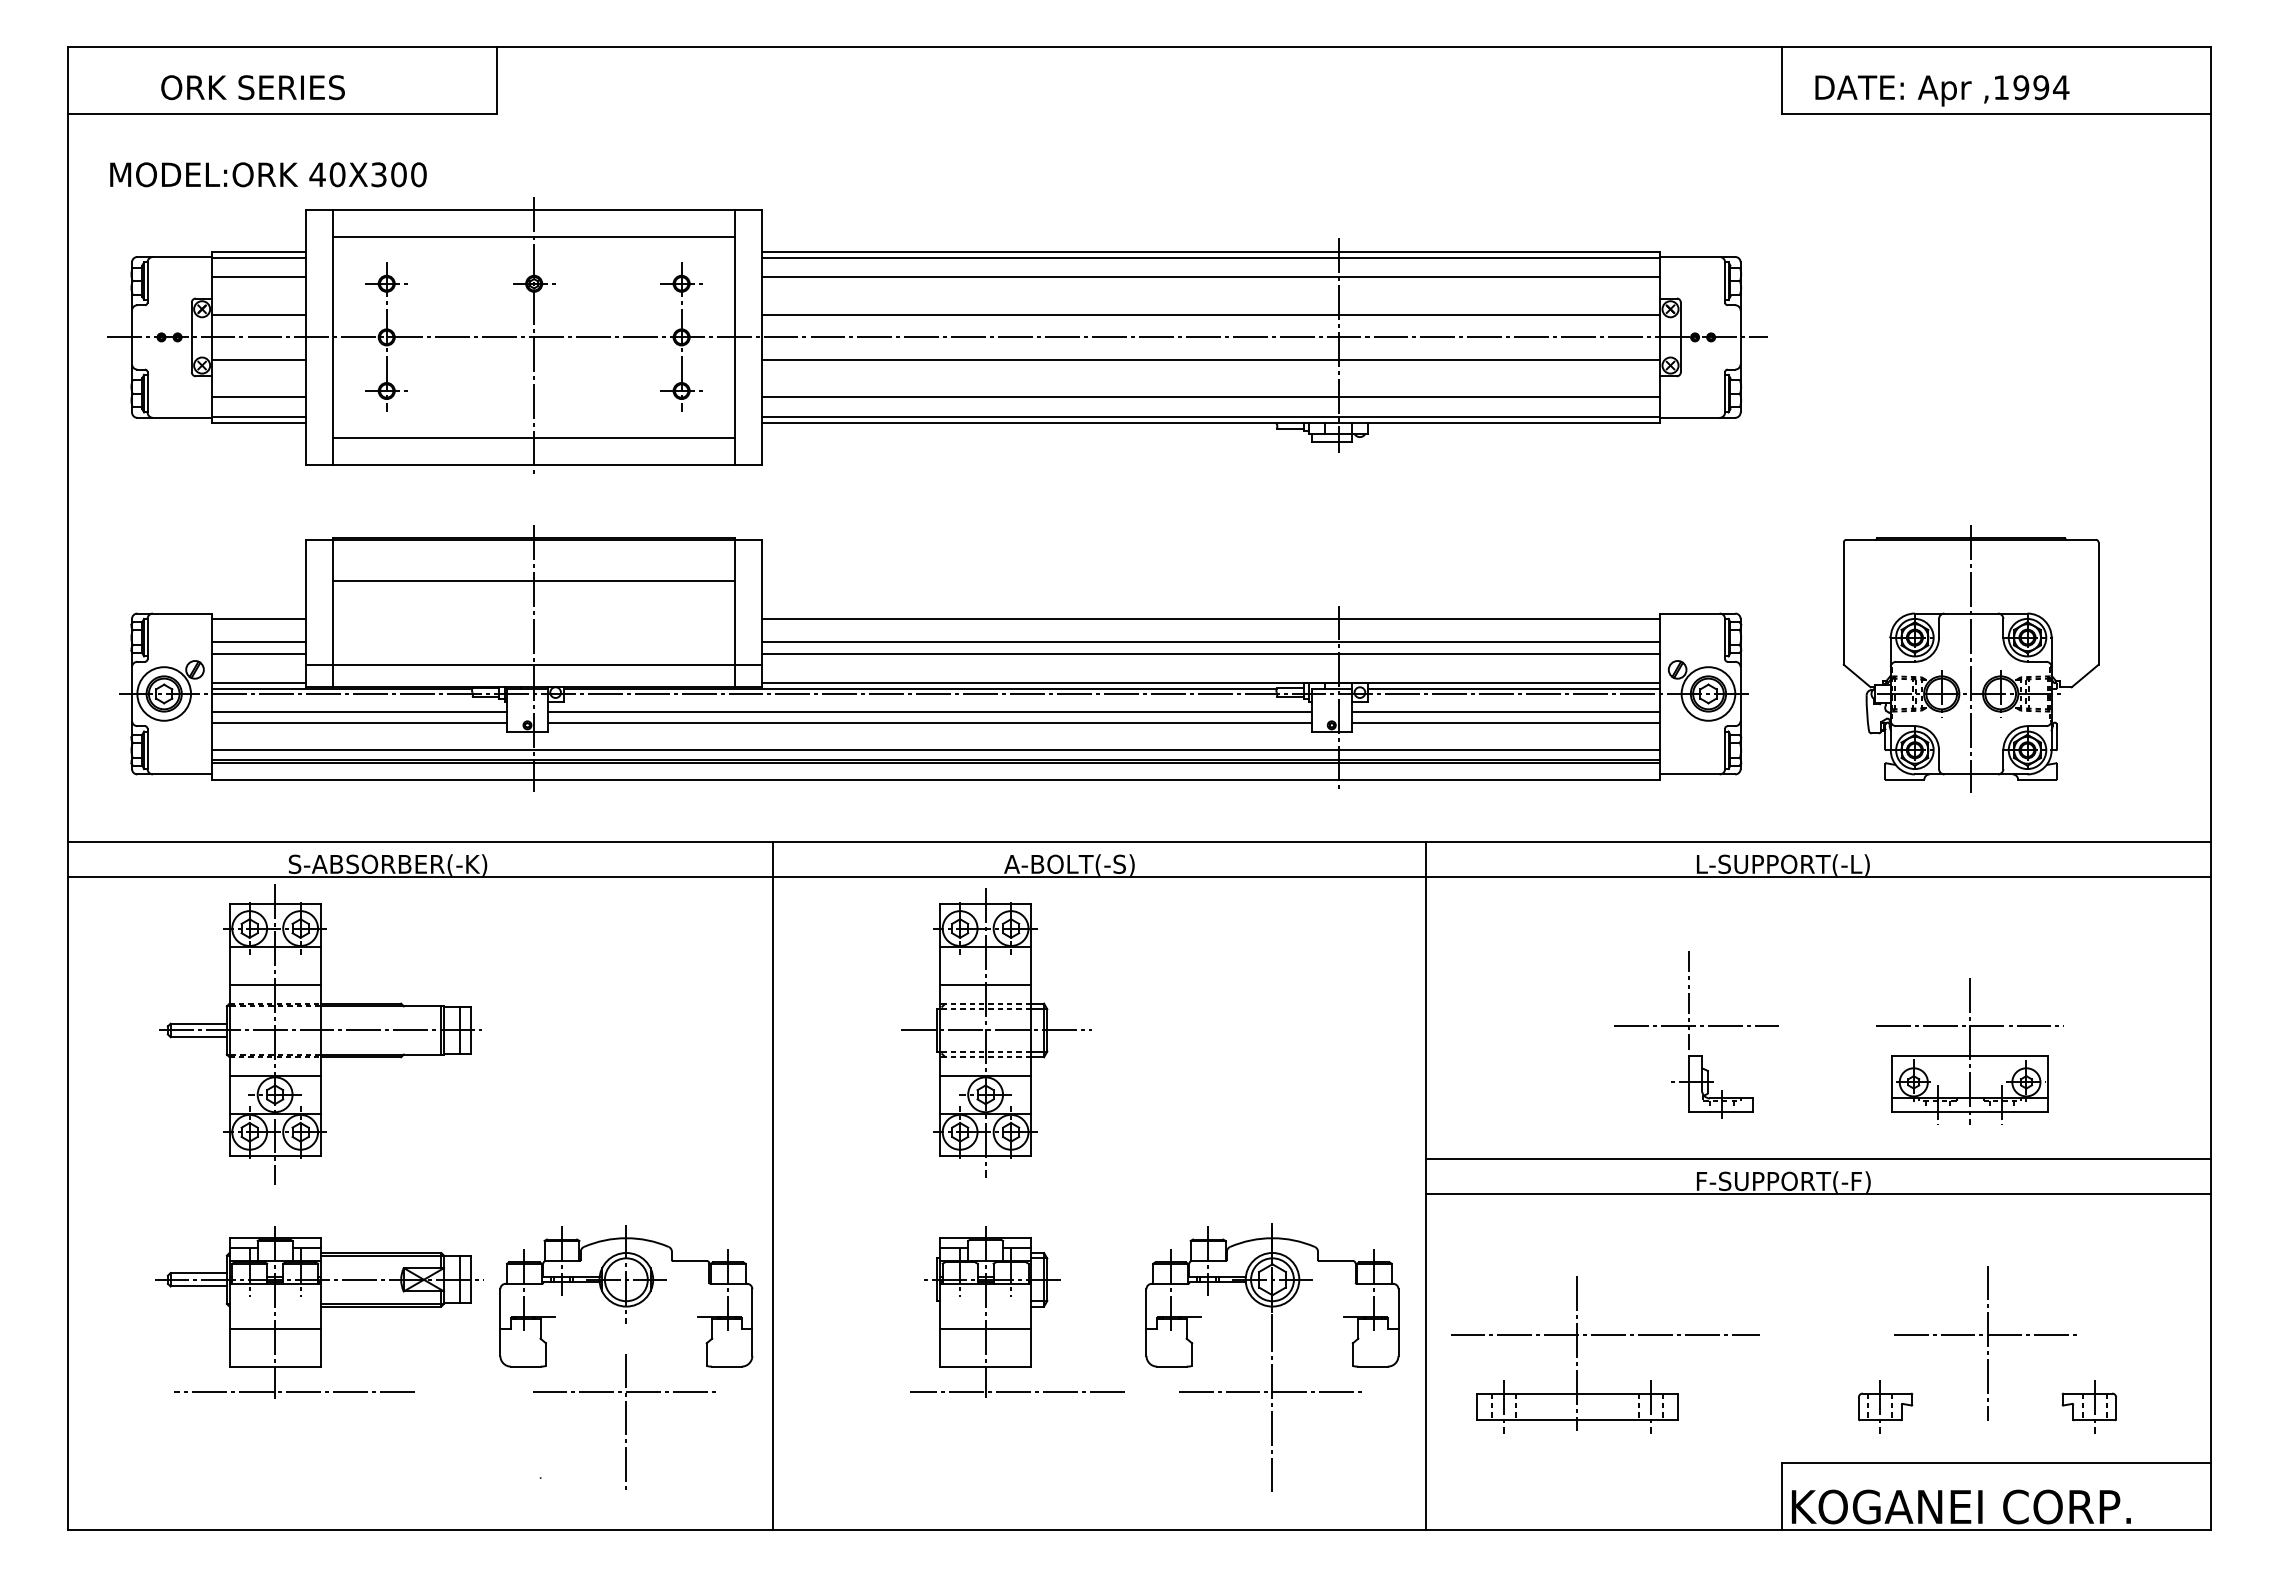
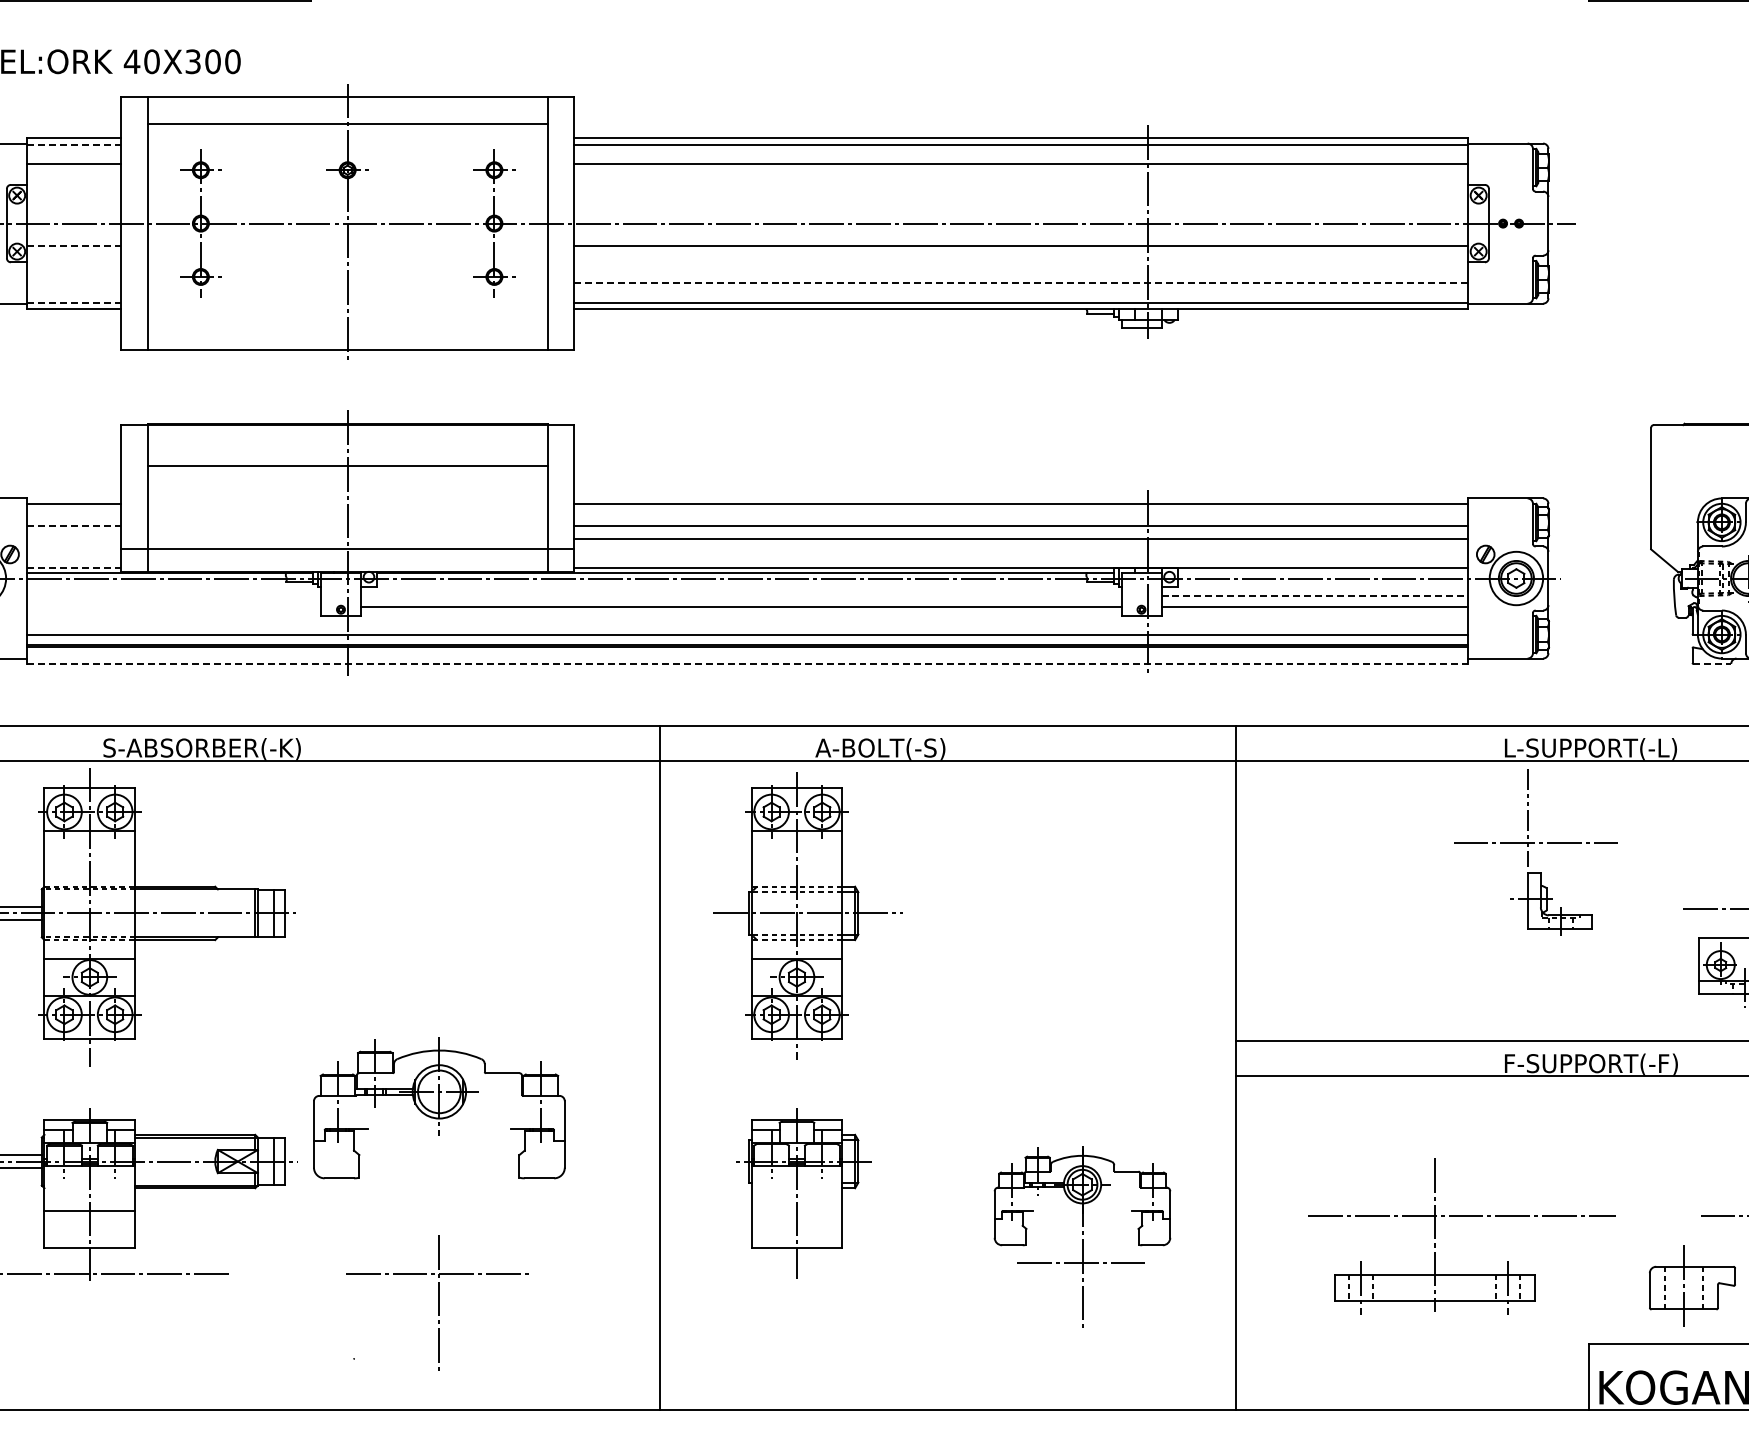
line: (259, 258) -> (74, 145), solid -> dashed
line: (259, 314) -> (74, 200), removed
line: (1211, 314) -> (1021, 200), removed
line: (259, 360) -> (74, 246), solid -> dashed
line: (259, 397) -> (74, 283), removed
line: (1211, 397) -> (1021, 283), solid -> dashed
line: (259, 416) -> (74, 302), solid -> dashed
line: (534, 437) -> (347, 323), removed
line: (259, 641) -> (74, 526), solid -> dashed
line: (259, 654) -> (74, 539), removed
line: (259, 683) -> (74, 568), solid -> dashed
line: (1513, 688) -> (1322, 573), removed
line: (359, 711) -> (173, 595), removed
line: (929, 711) -> (741, 595), removed
line: (1506, 711) -> (1315, 595), solid -> dashed
line: (359, 722) -> (173, 606), removed
line: (936, 779) -> (748, 663), solid -> dashed
line: (1905, 779) -> (1712, 663), solid -> dashed
line: (274, 984) -> (89, 867), removed
line: (985, 984) -> (796, 867), removed
part: (1689, 1034) -> (1528, 851), moved
line: (772, 1185) -> (659, 1067), moved
part: (626, 1296) -> (439, 1108), moved
line: (985, 1329) -> (796, 1211), removed
part: (1605, 1335) -> (1462, 1217), moved
part: (1272, 1357) -> (1082, 1238), size x0.7
line: (1017, 1392) -> (828, 1273), removed
part: (1885, 1406) -> (1692, 1287), size x1.6

